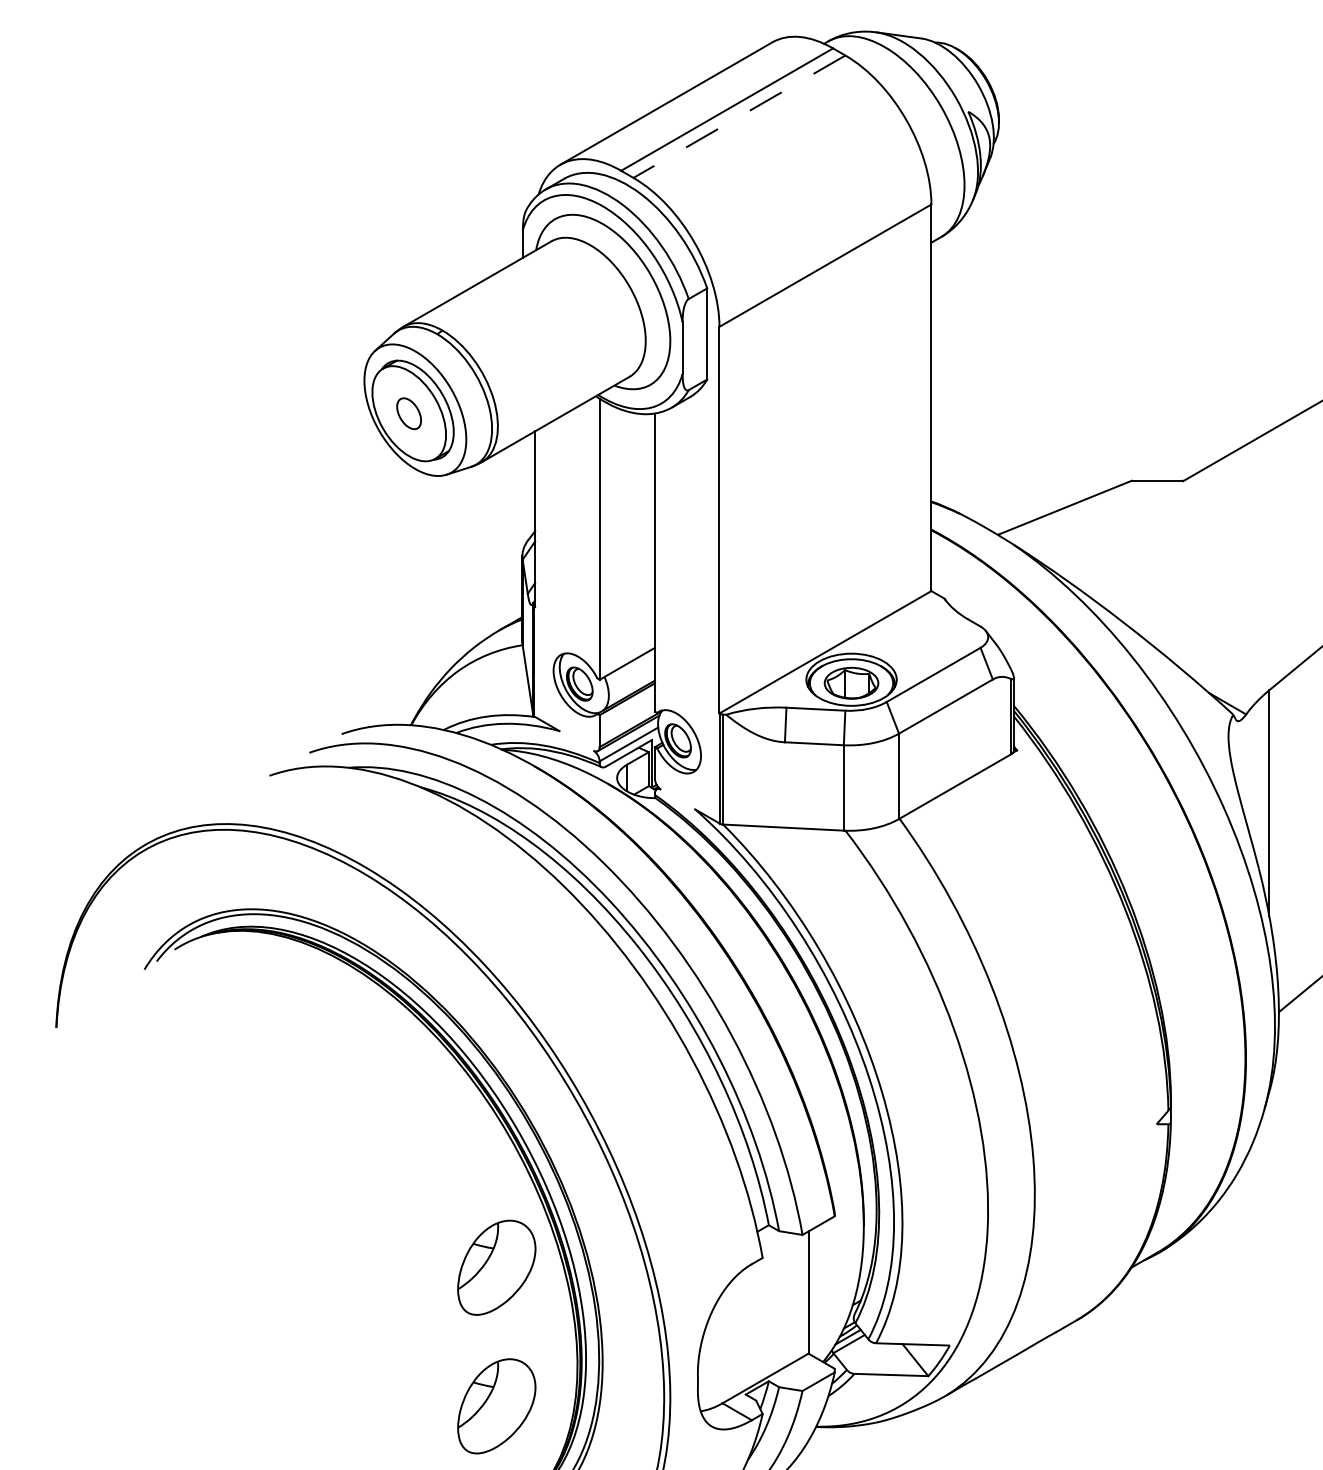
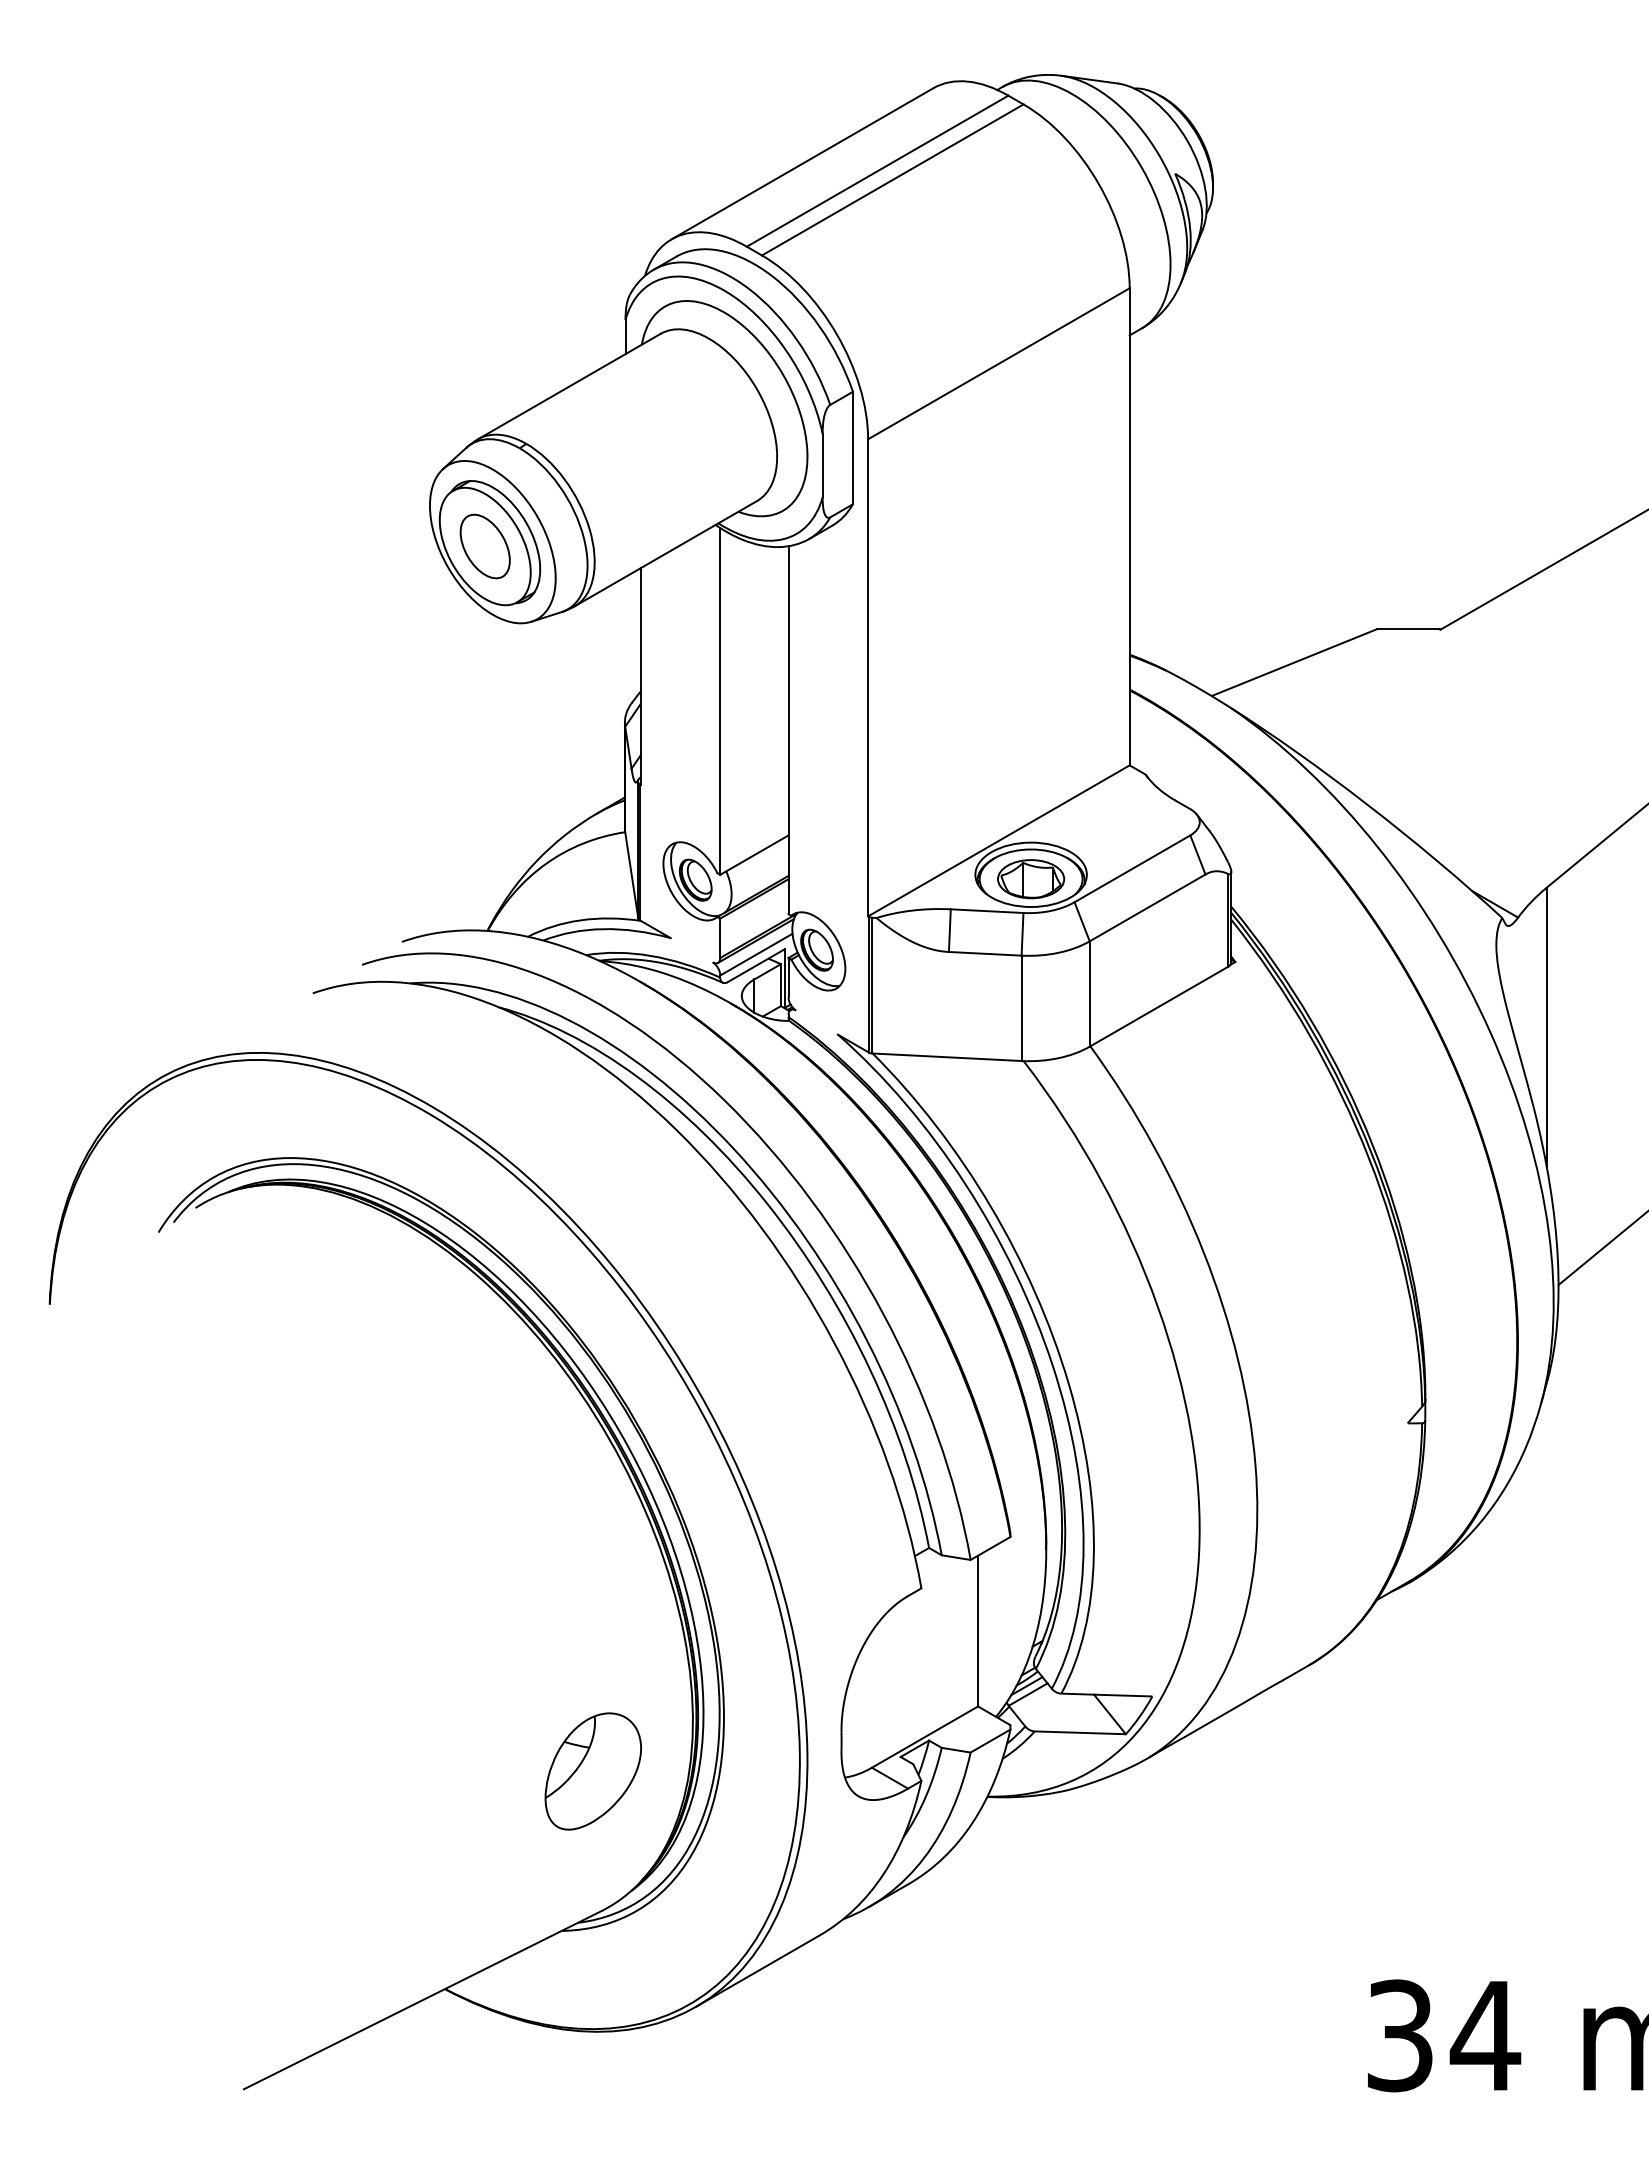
line: (739, 117) -> (892, 180), dashed -> solid
part: (408, 413) -> (484, 546), size x1.67
part: (496, 1267) -> (592, 1600), removed

